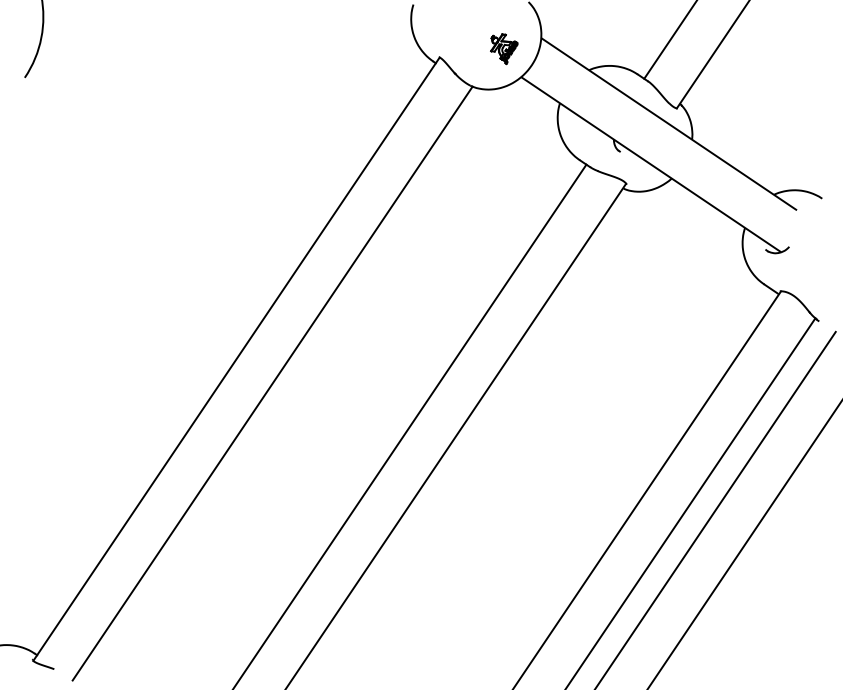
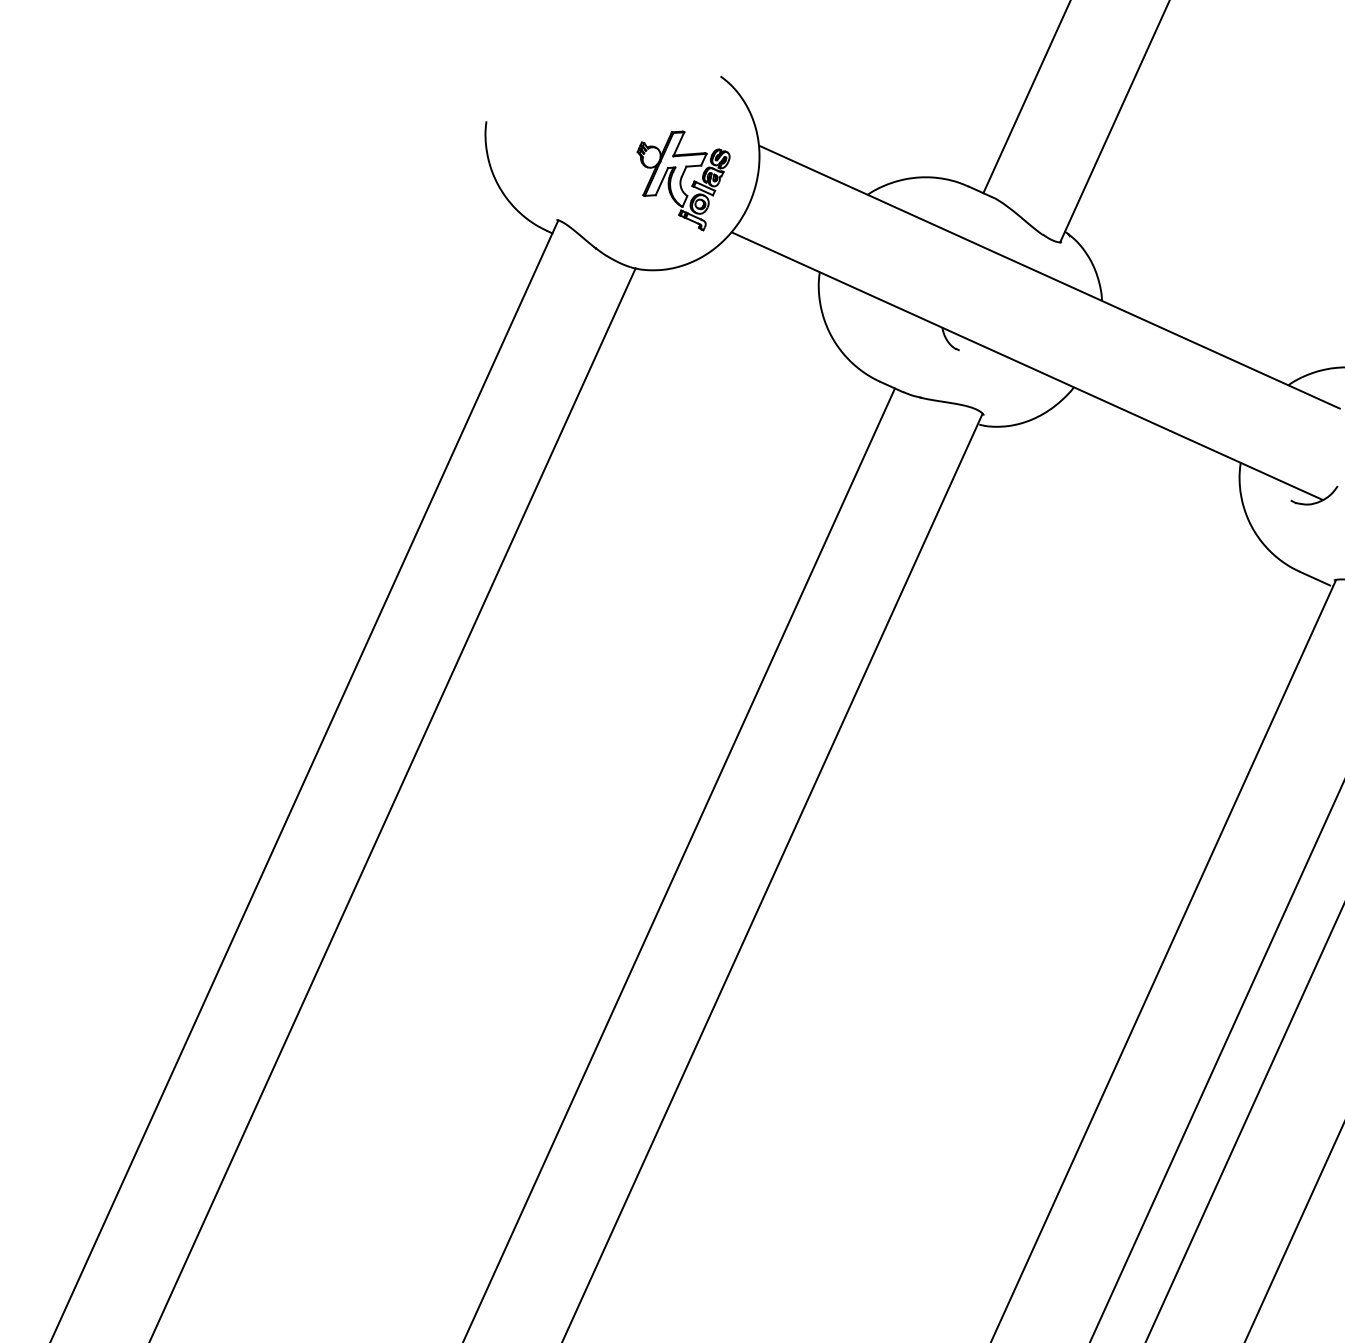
part: (504, 48) -> (687, 179), size x1.67

